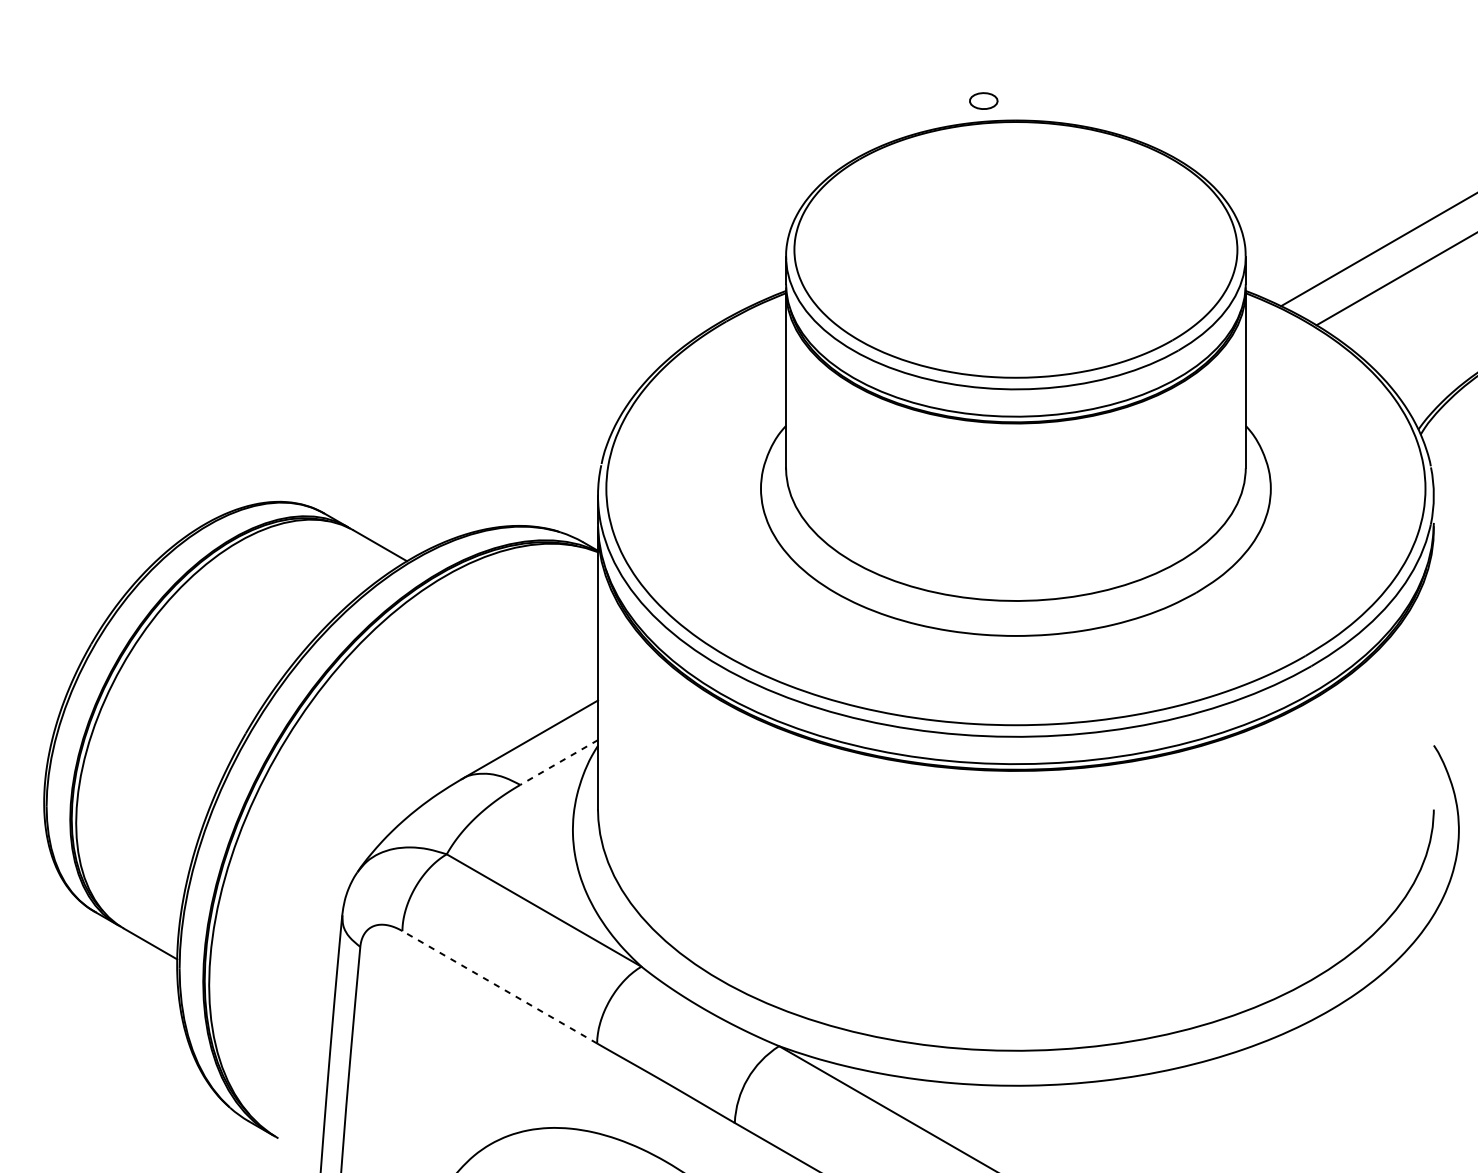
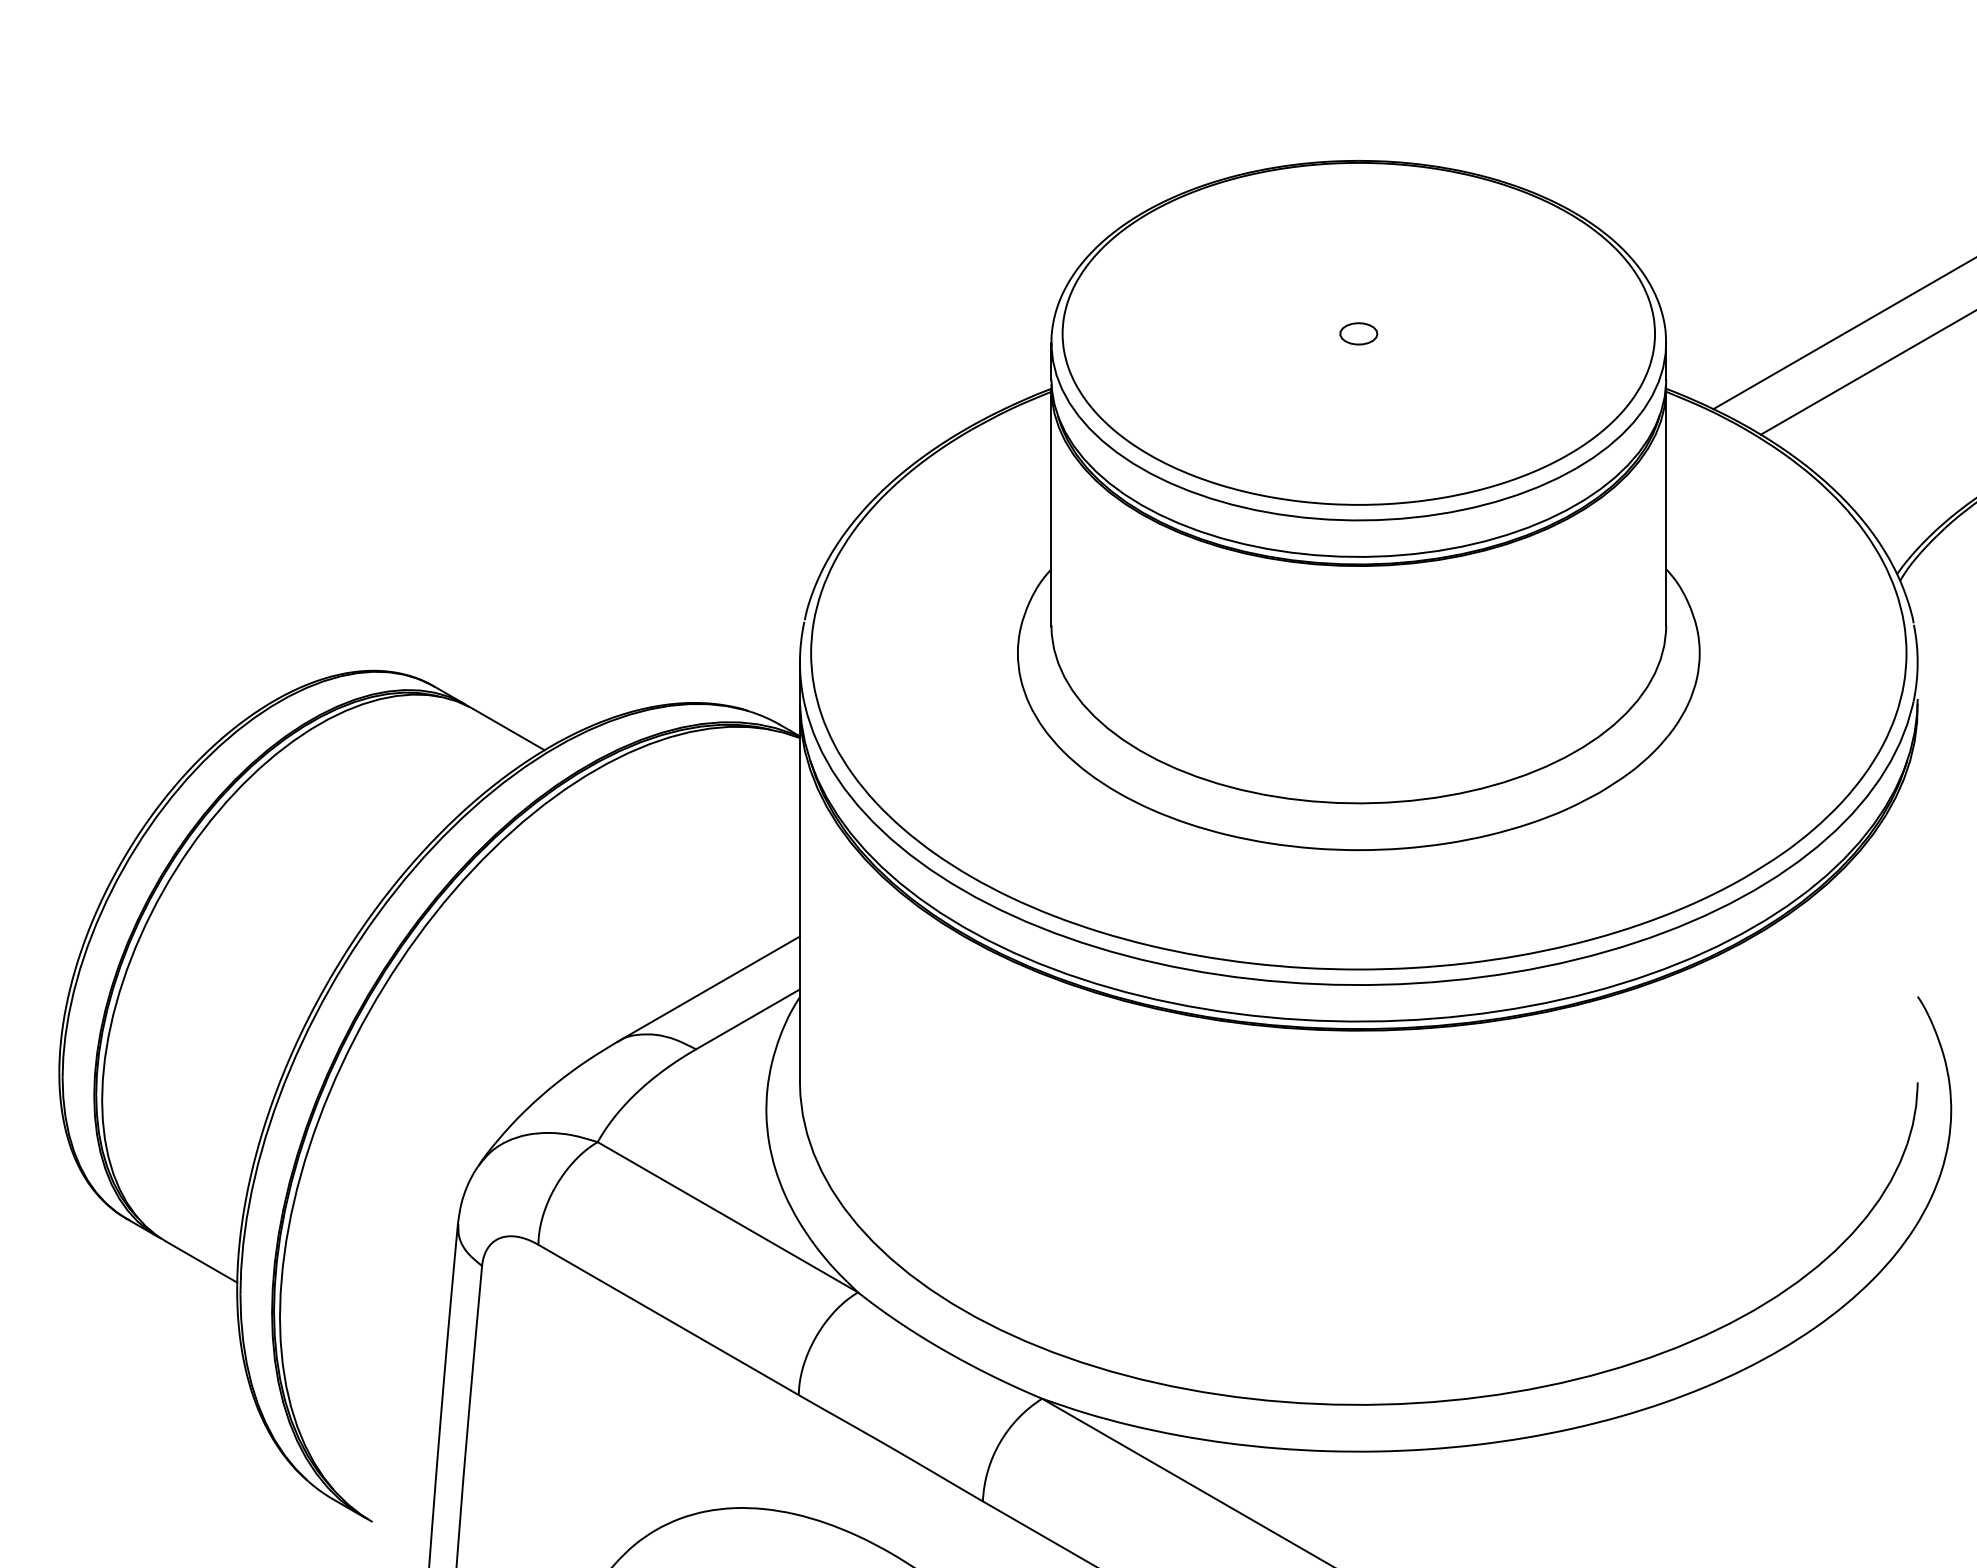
part: (983, 100) -> (1358, 333), moved
line: (559, 762) -> (748, 1019), dashed -> solid
line: (499, 986) -> (668, 1319), dashed -> solid

